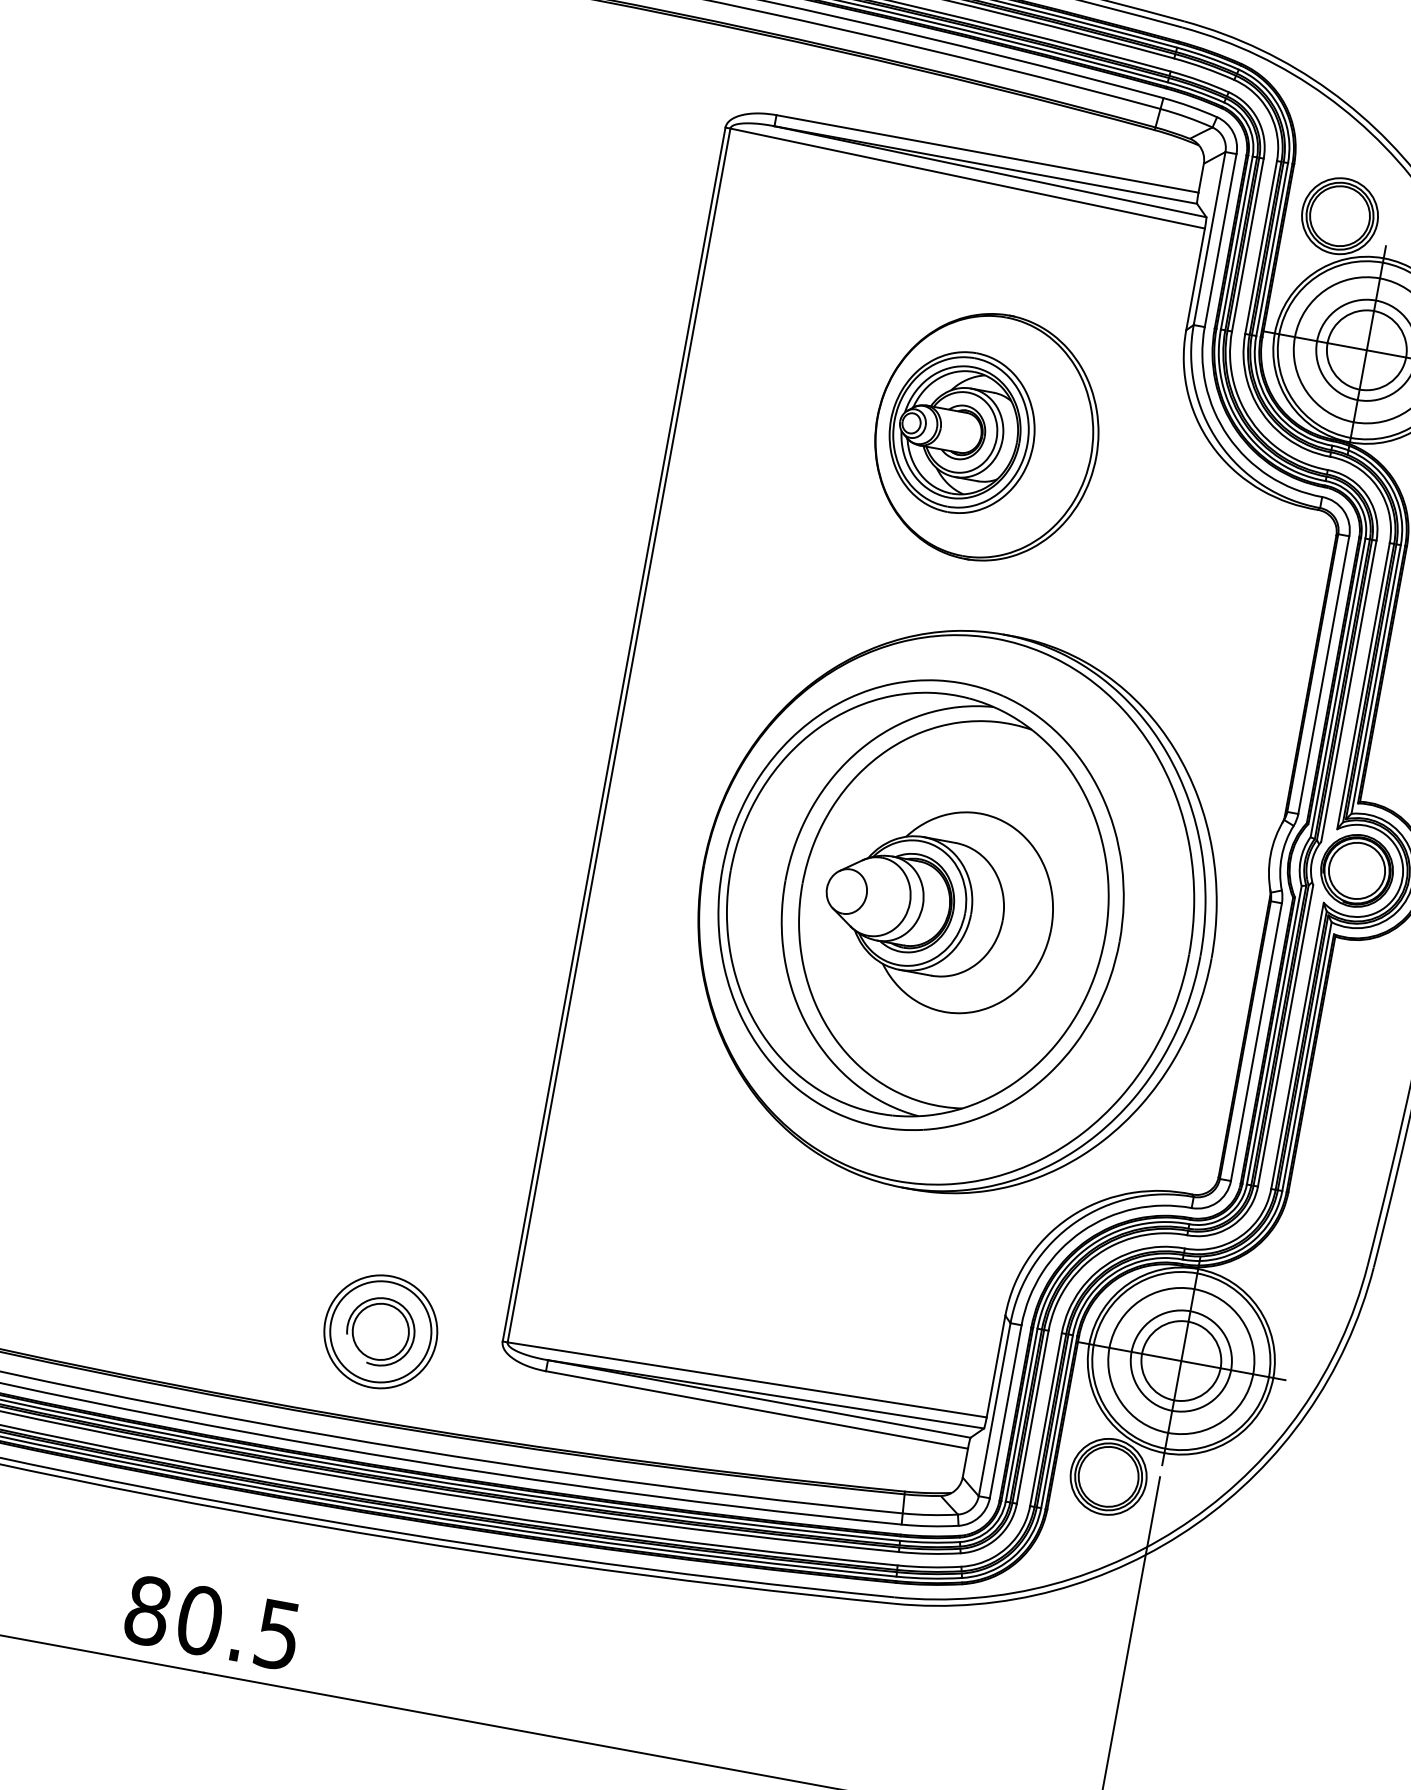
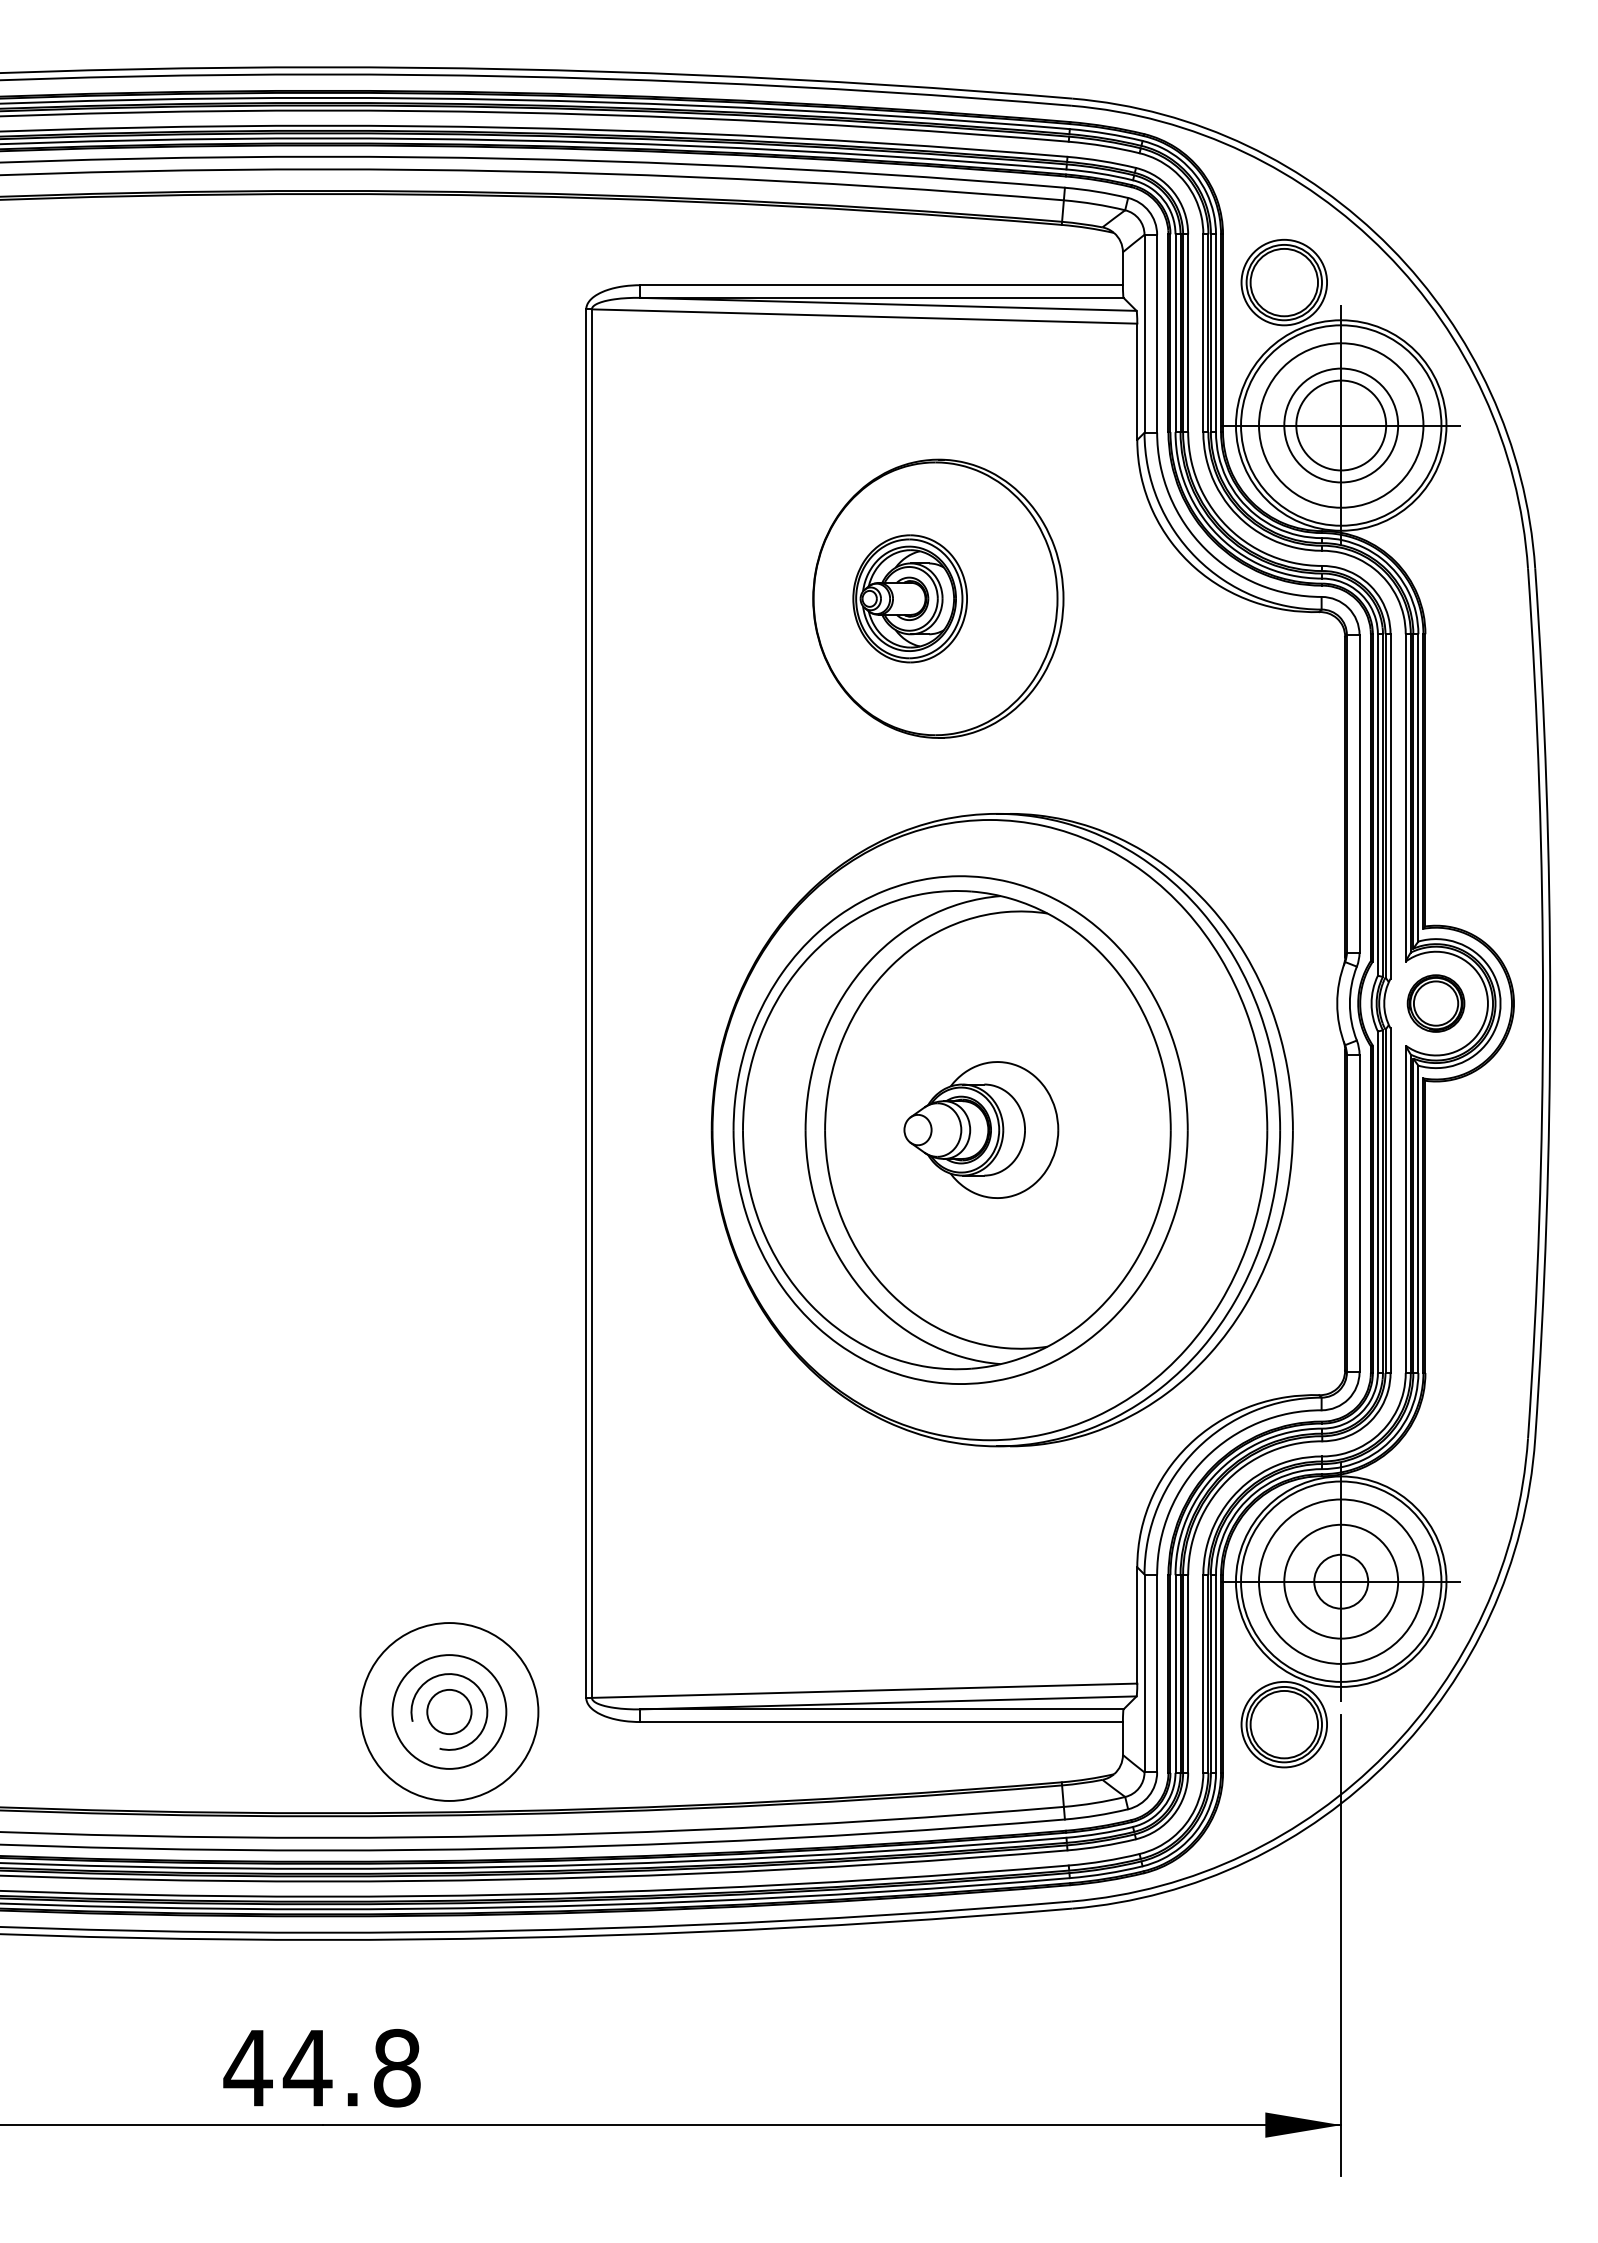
part: (962, 432) -> (910, 598), size x0.7
part: (1356, 870) -> (1435, 1003), size x0.7
part: (939, 908) -> (981, 1129), size x0.6
circle: (380, 1331) -> (448, 1711), size x1.4
circle: (380, 1331) -> (449, 1711), size x0.7
circle: (1181, 1360) -> (1341, 1581), size x0.6
text: (211, 1622) -> (321, 2067), 80.5 -> 44.8

